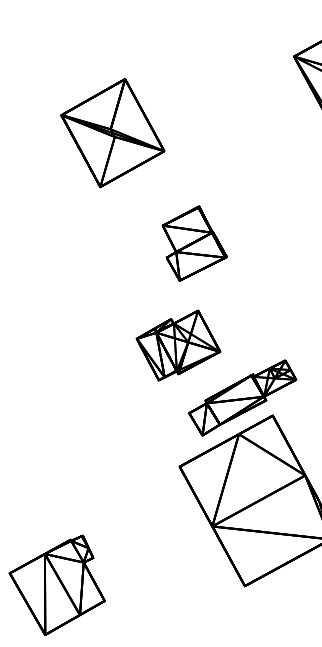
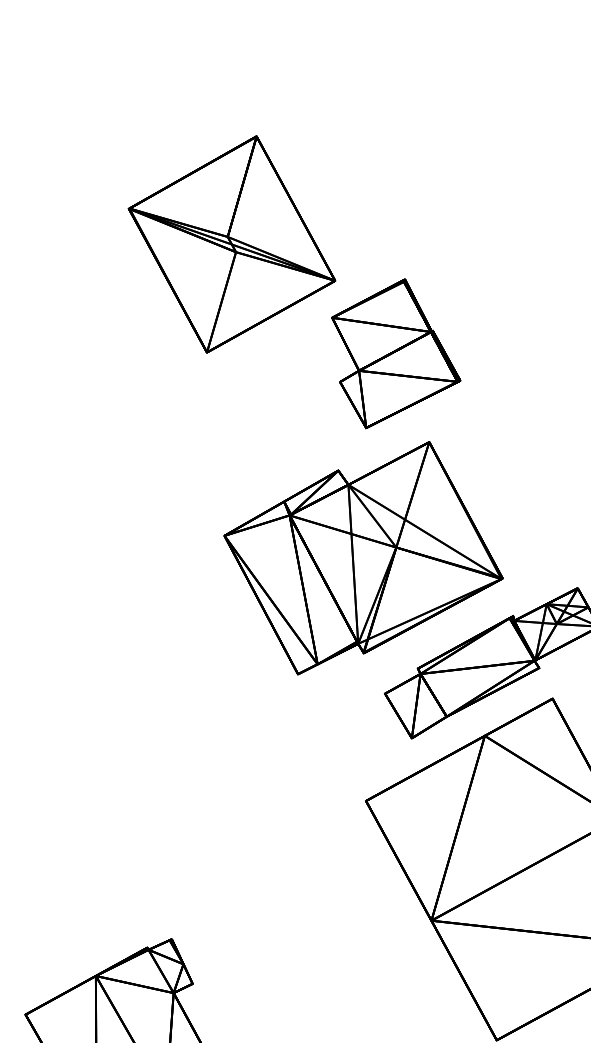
part: (112, 133) -> (231, 245), moved
part: (178, 345) -> (363, 558), size x1.67

